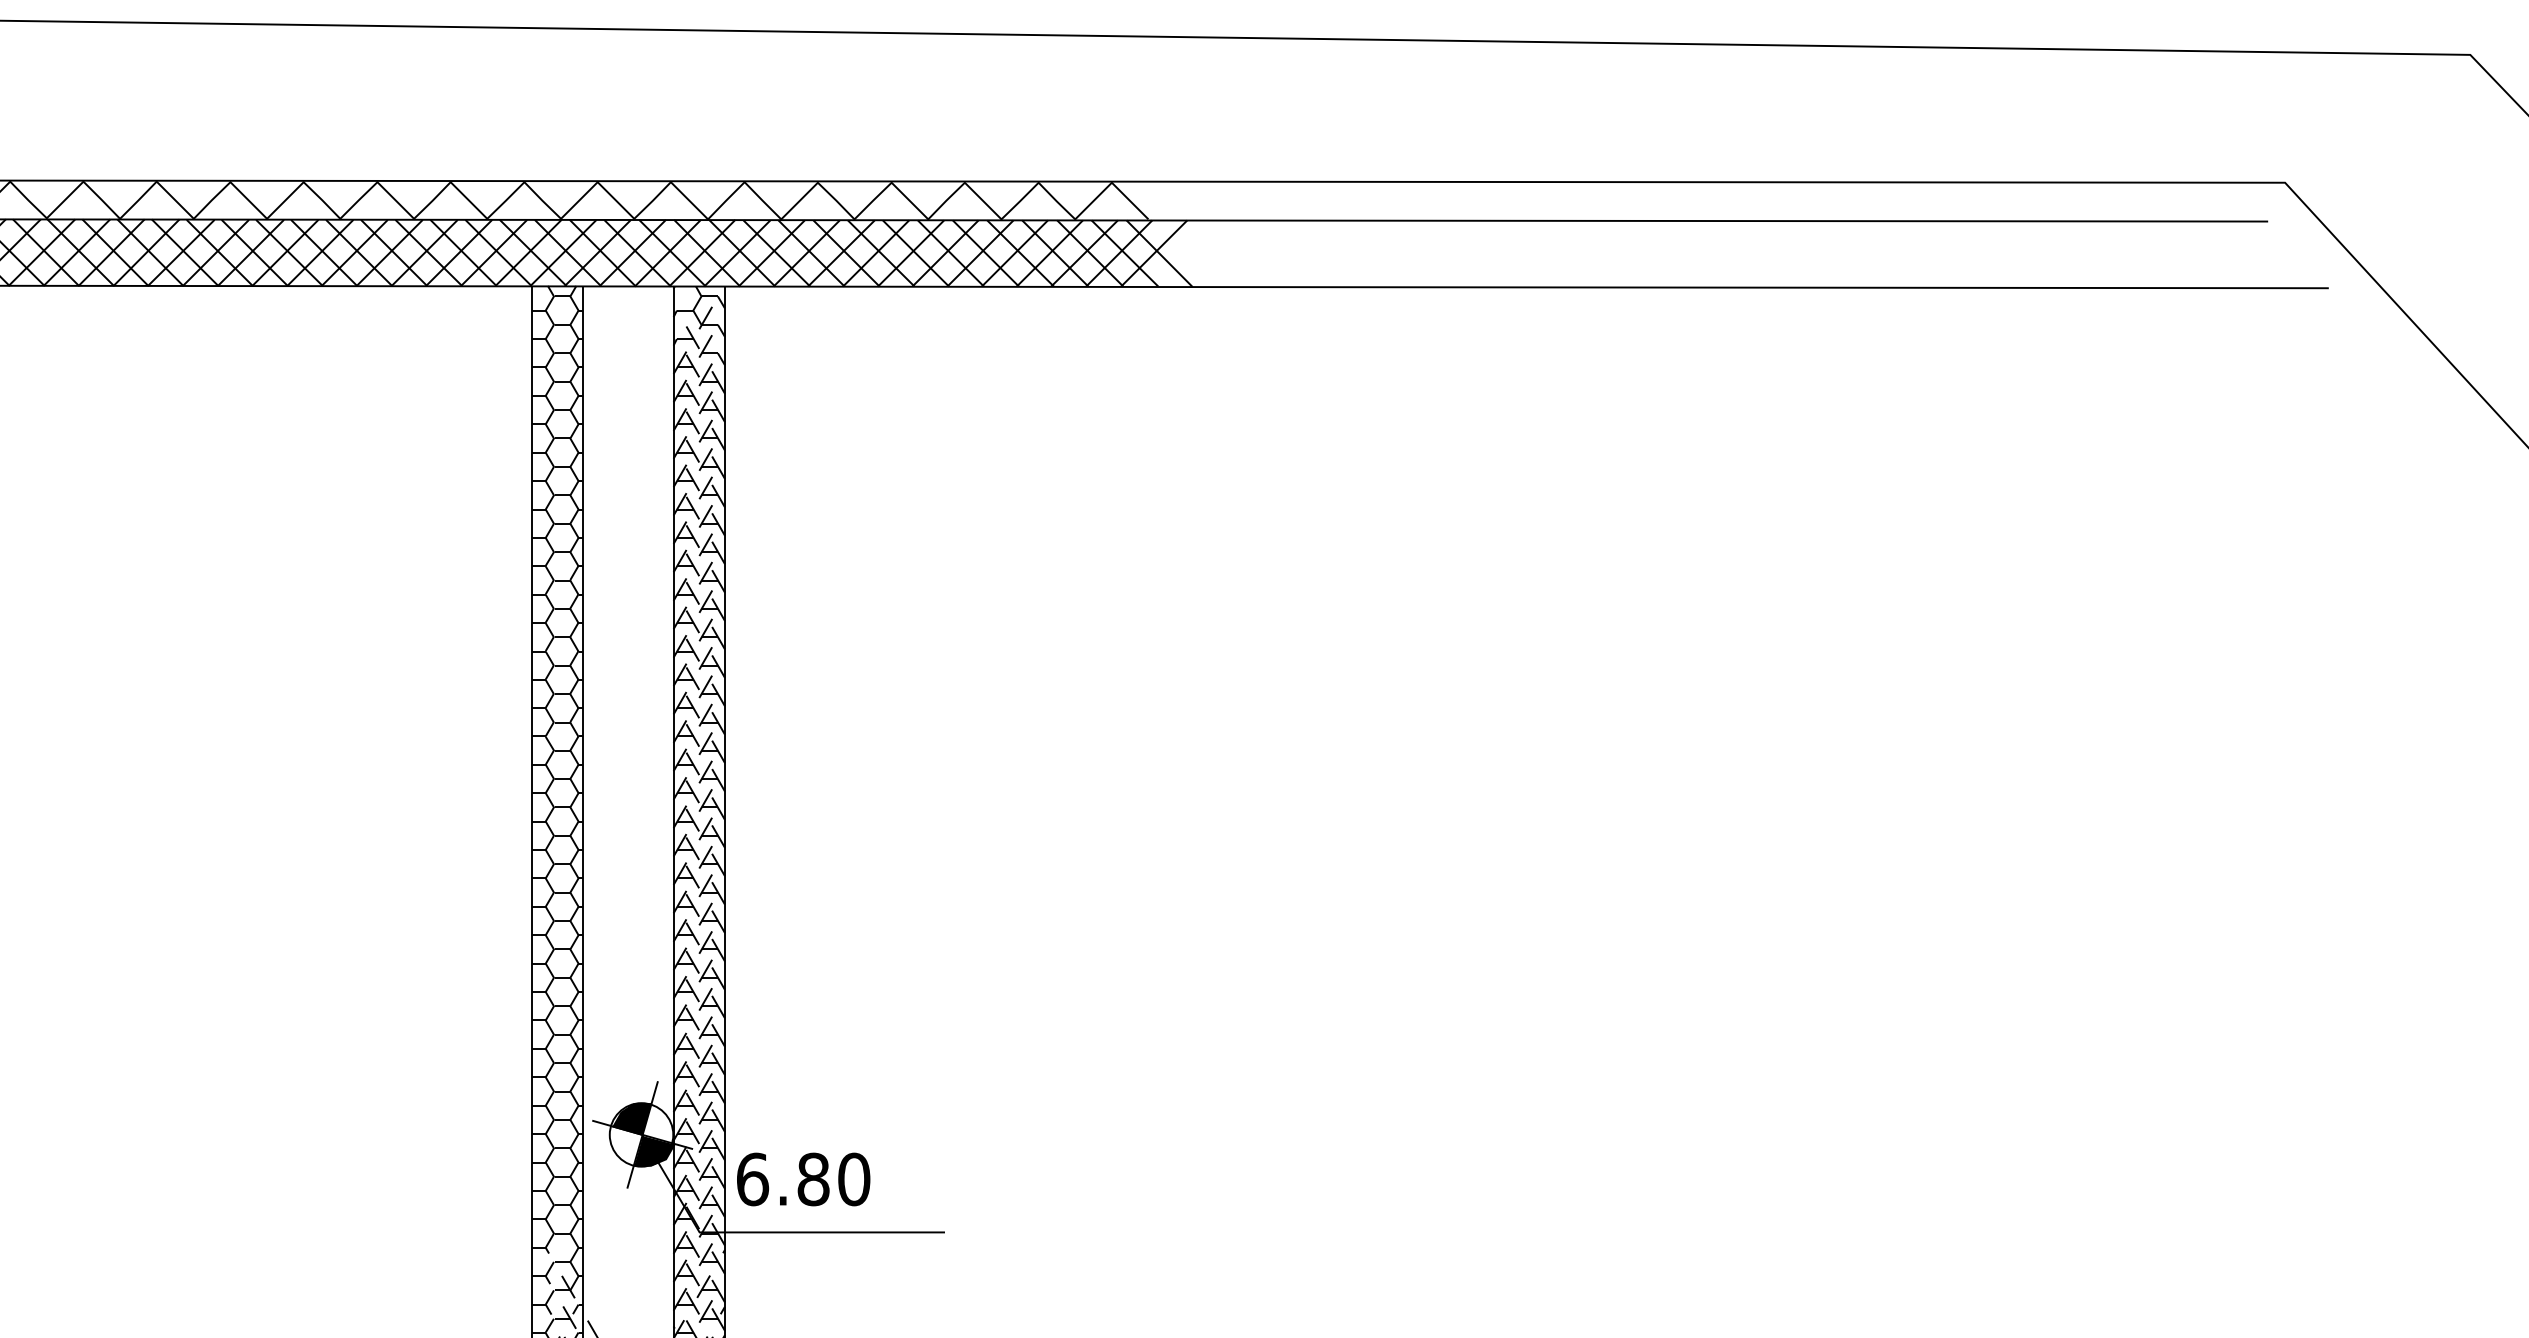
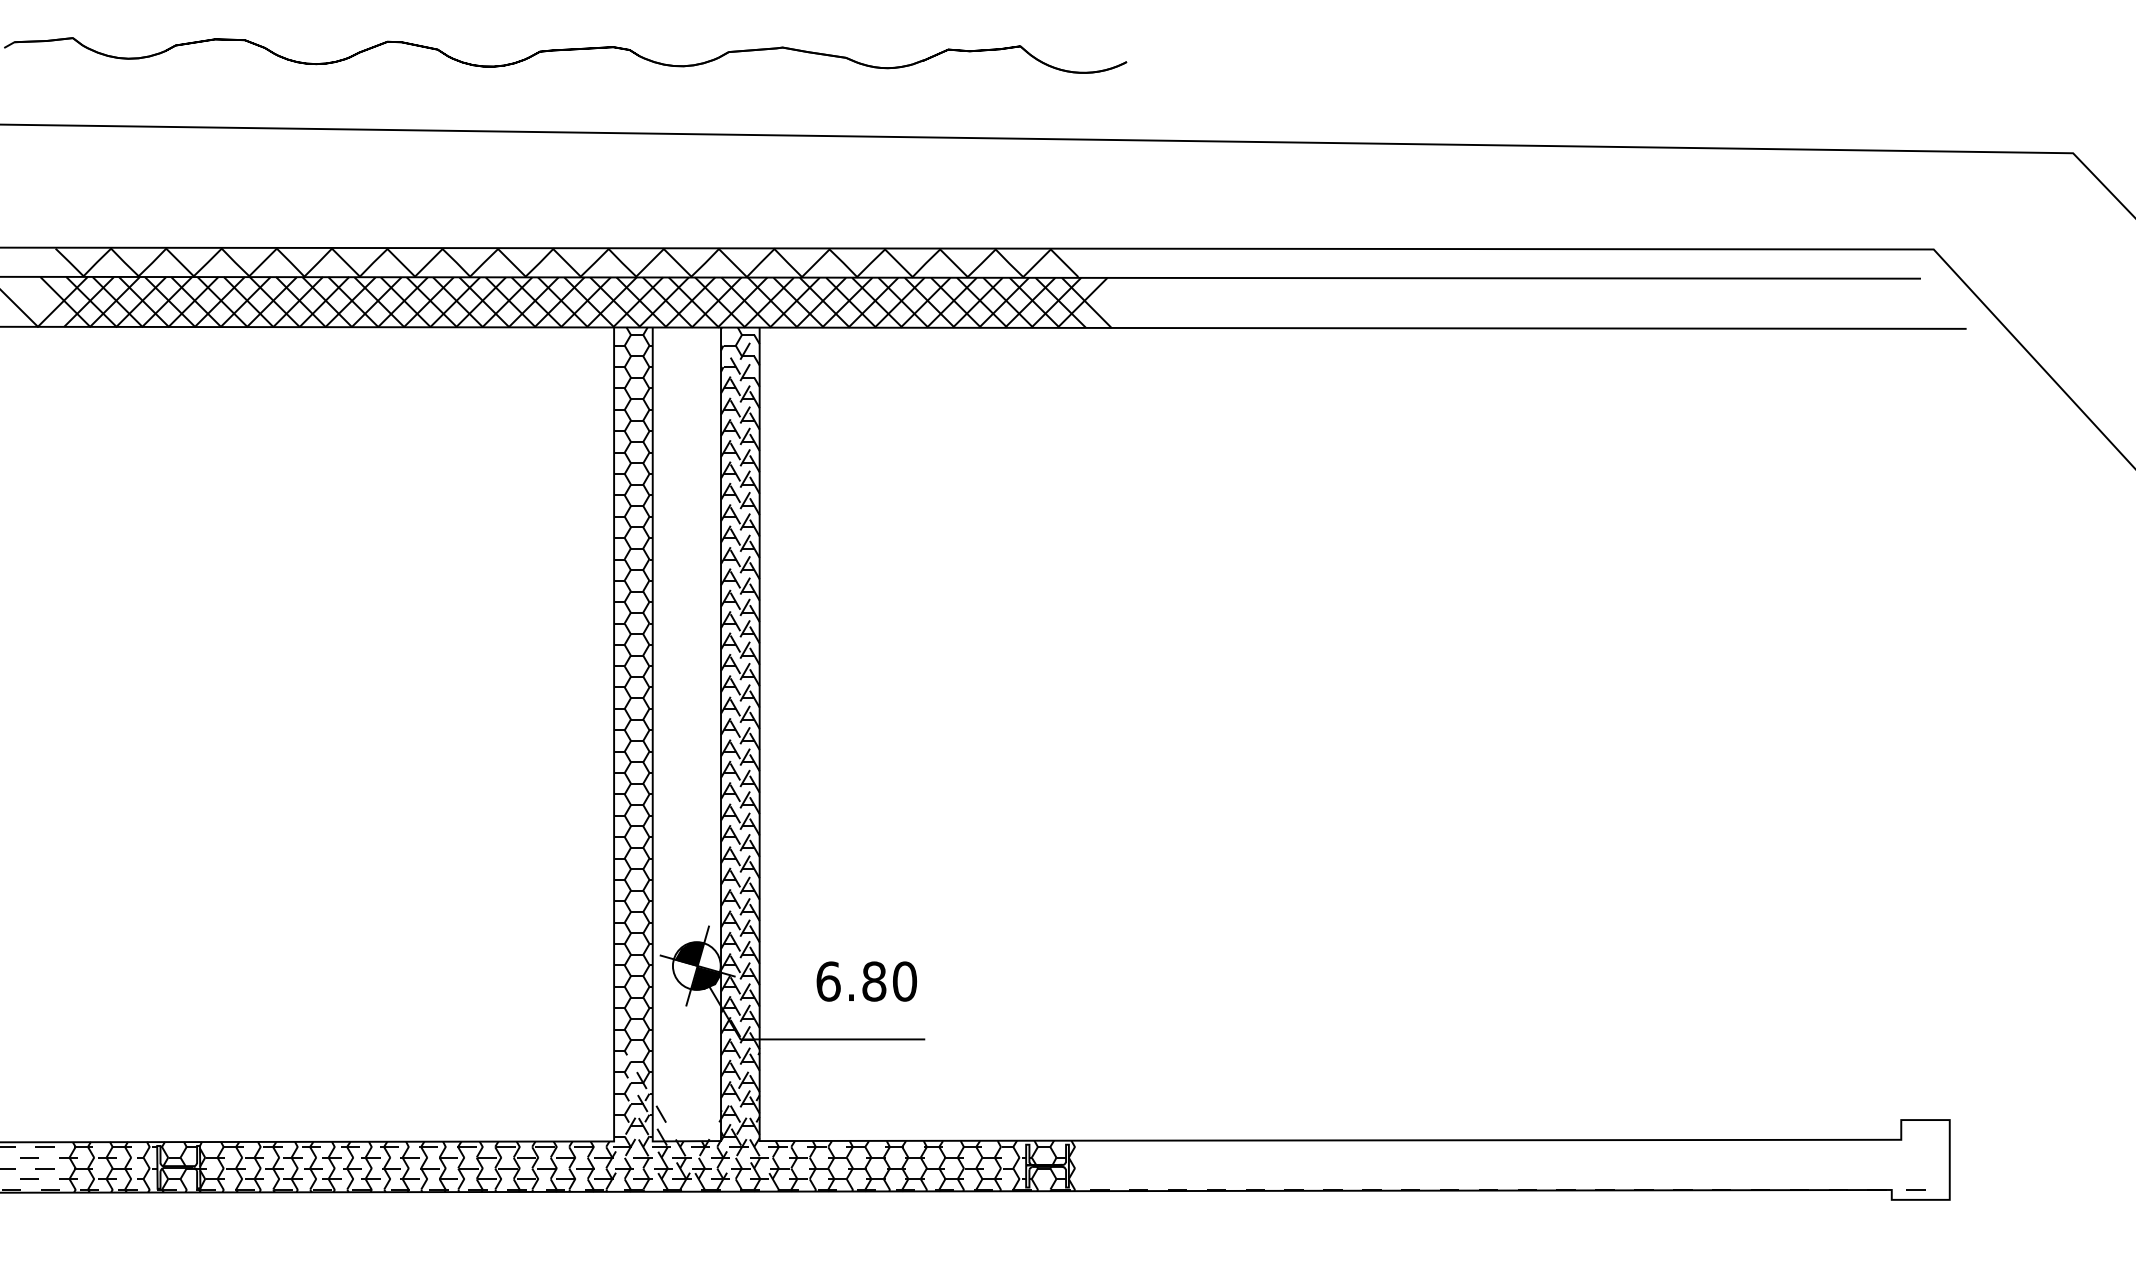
text: (803, 1179) -> (866, 981), moved

